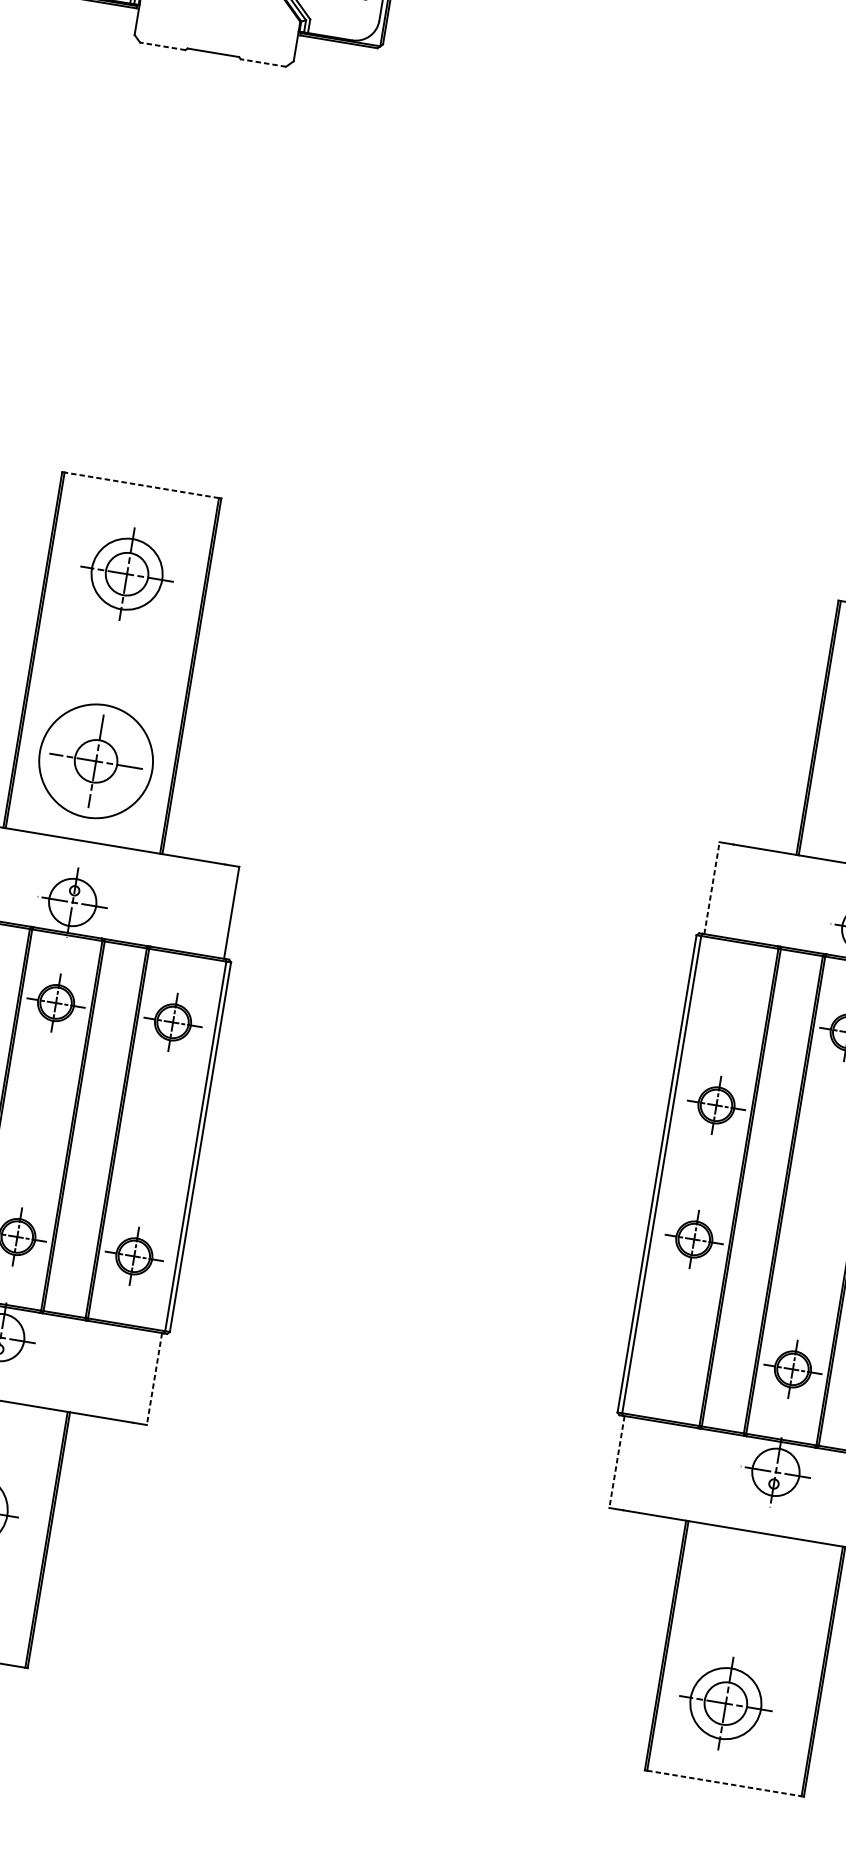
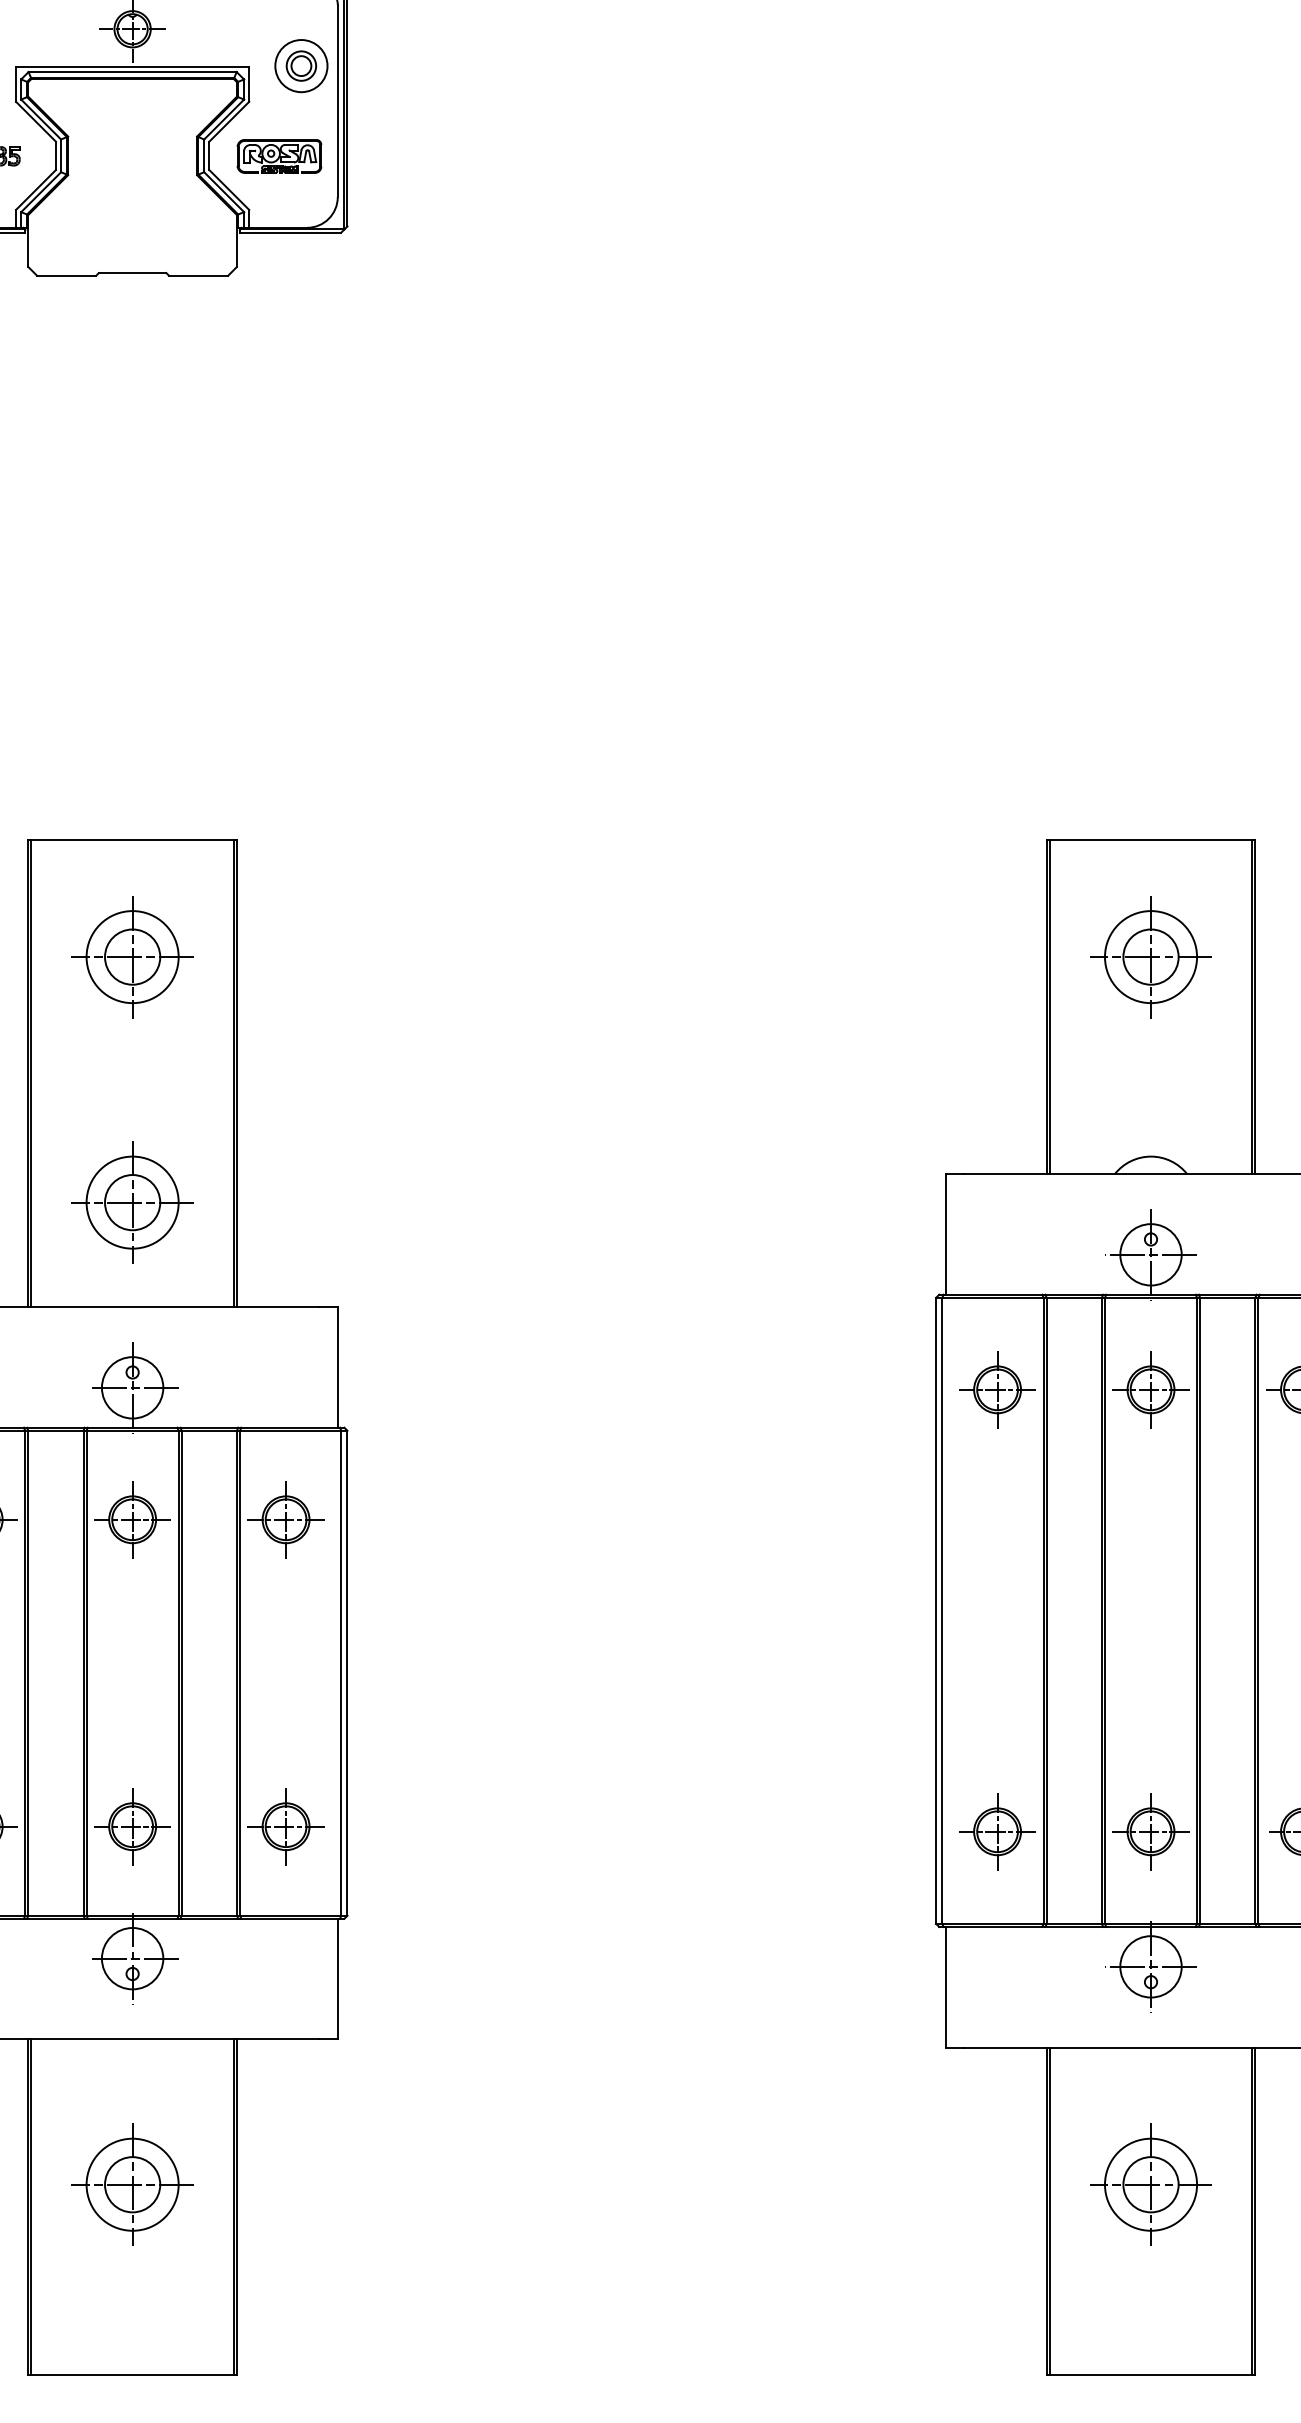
line: (162, 46) -> (66, 275), dashed -> solid
line: (263, 62) -> (198, 275), dashed -> solid
line: (141, 485) -> (132, 840), dashed -> solid
circle: (96, 761) -> (132, 1202), size x0.62
line: (711, 887) -> (945, 1233), dashed -> solid
part: (716, 1105) -> (997, 1389), moved
part: (694, 1239) -> (997, 1831), moved
line: (154, 1379) -> (337, 1979), dashed -> solid
line: (616, 1462) -> (945, 1987), dashed -> solid
part: (725, 1703) -> (1150, 2184), moved
line: (724, 1783) -> (1151, 2375), dashed -> solid

